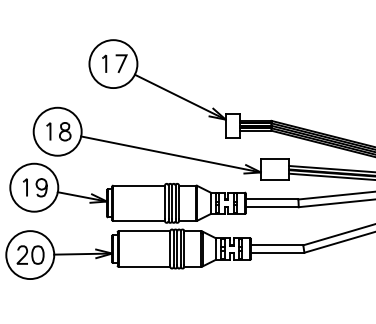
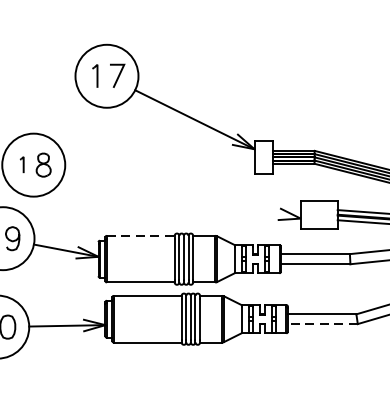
part: (48, 131) -> (21, 164), size x0.7
line: (170, 154) -> (181, 195), removed
line: (139, 185) -> (141, 235), solid -> dashed
line: (277, 252) -> (322, 323), solid -> dashed

